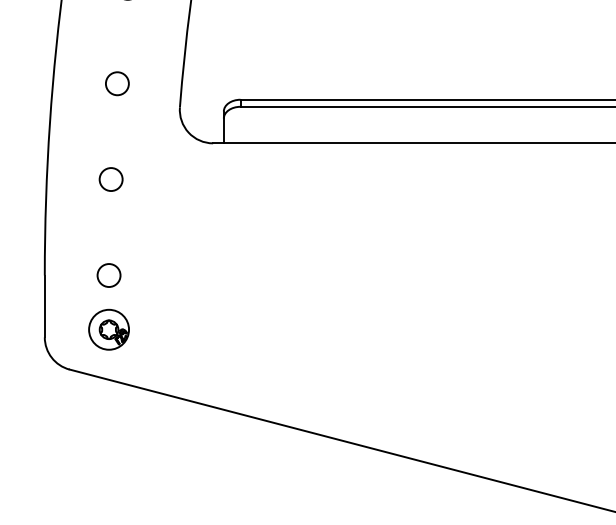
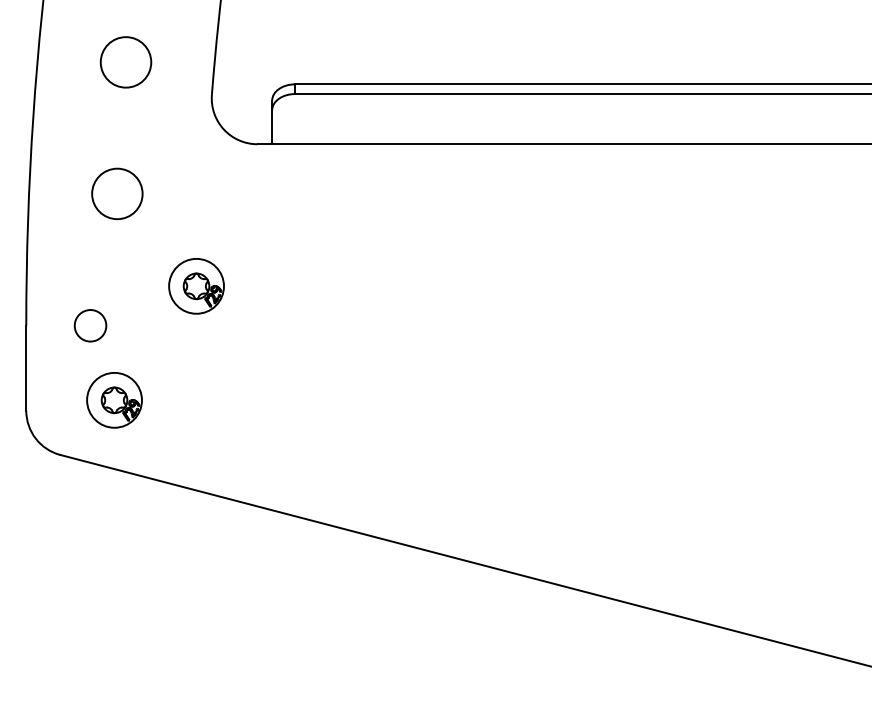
circle: (117, 83) -> (125, 62), size x1.6
circle: (111, 179) -> (117, 193), size x1.6
part: (168, 246) -> (196, 286), added
circle: (109, 275) -> (90, 325), moved

